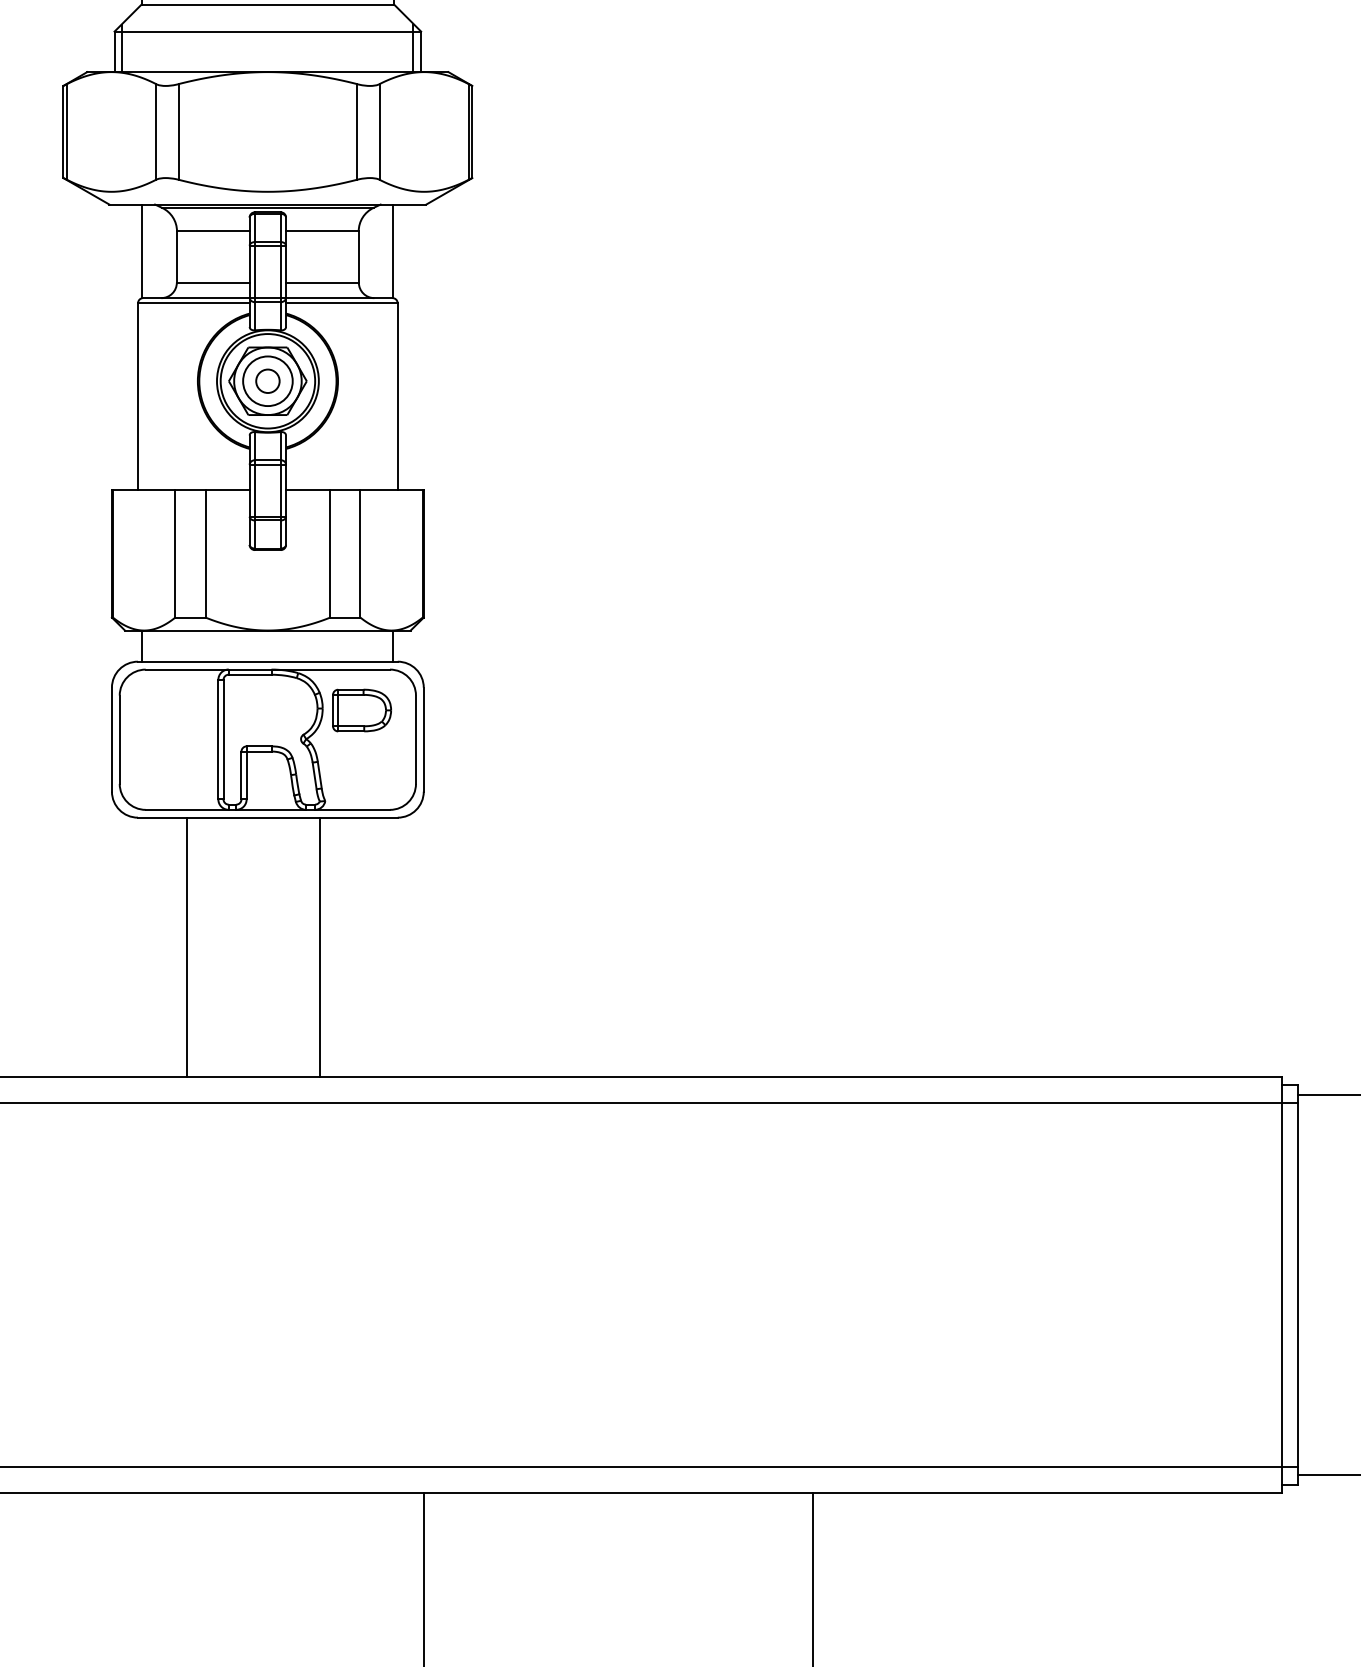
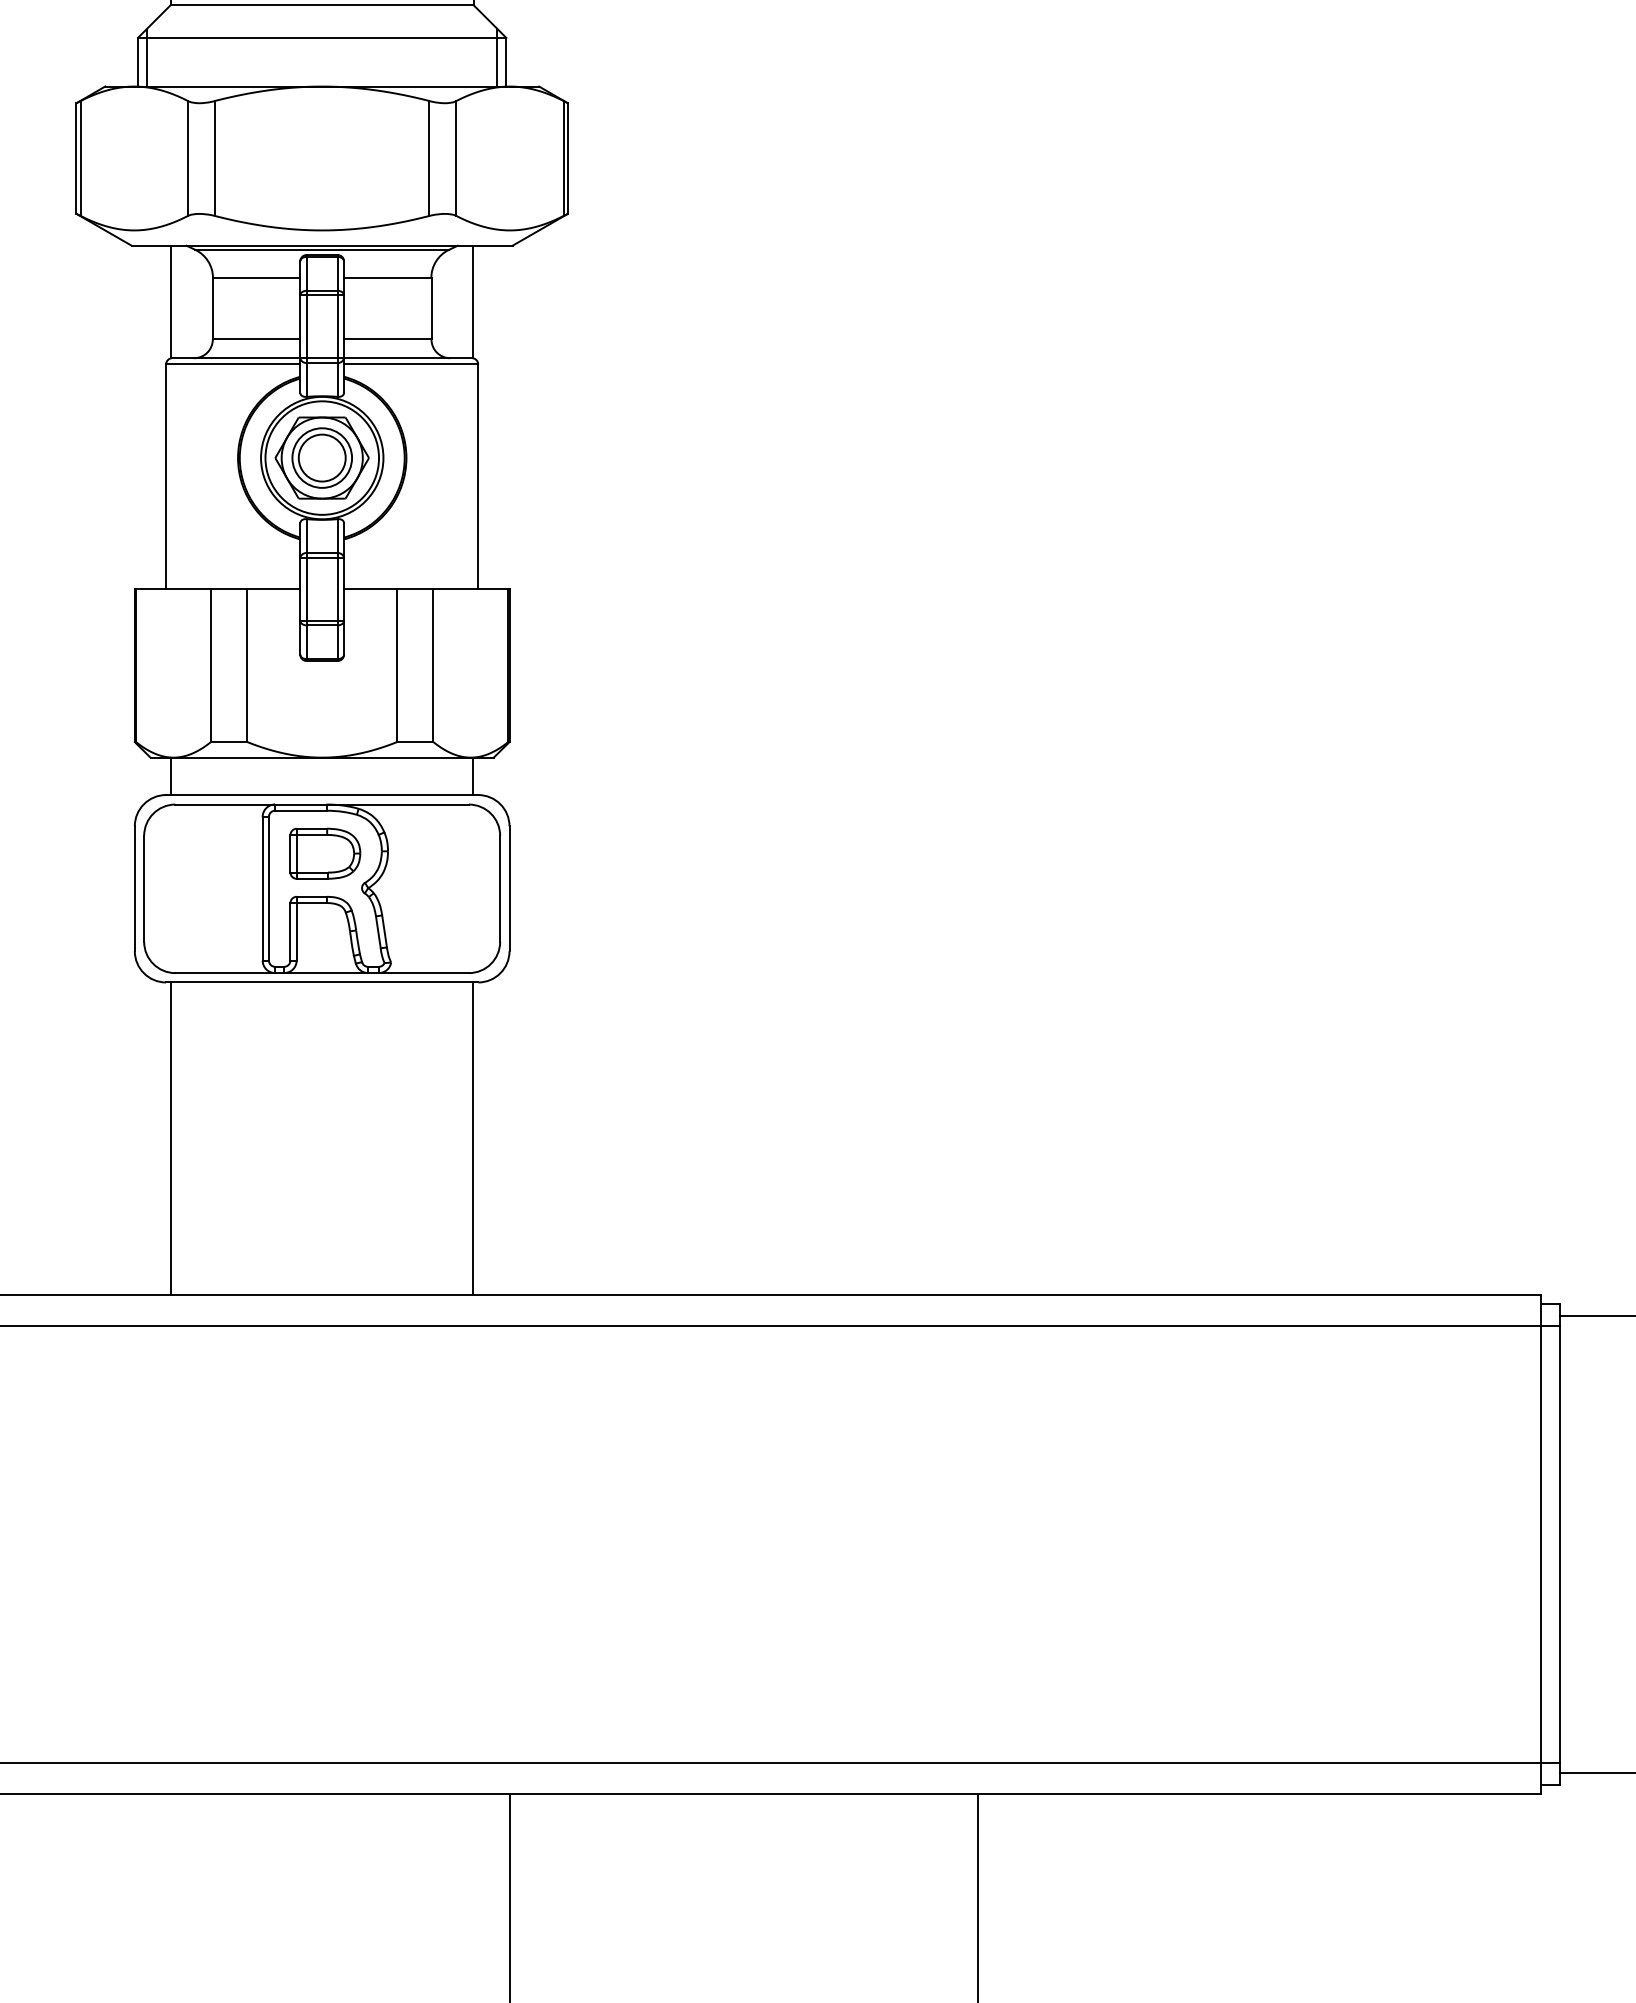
circle: (267, 380) -> (321, 457), size x1.67
part: (362, 710) -> (325, 853), moved
line: (186, 947) -> (171, 1138), moved
line: (319, 947) -> (472, 1138), moved

